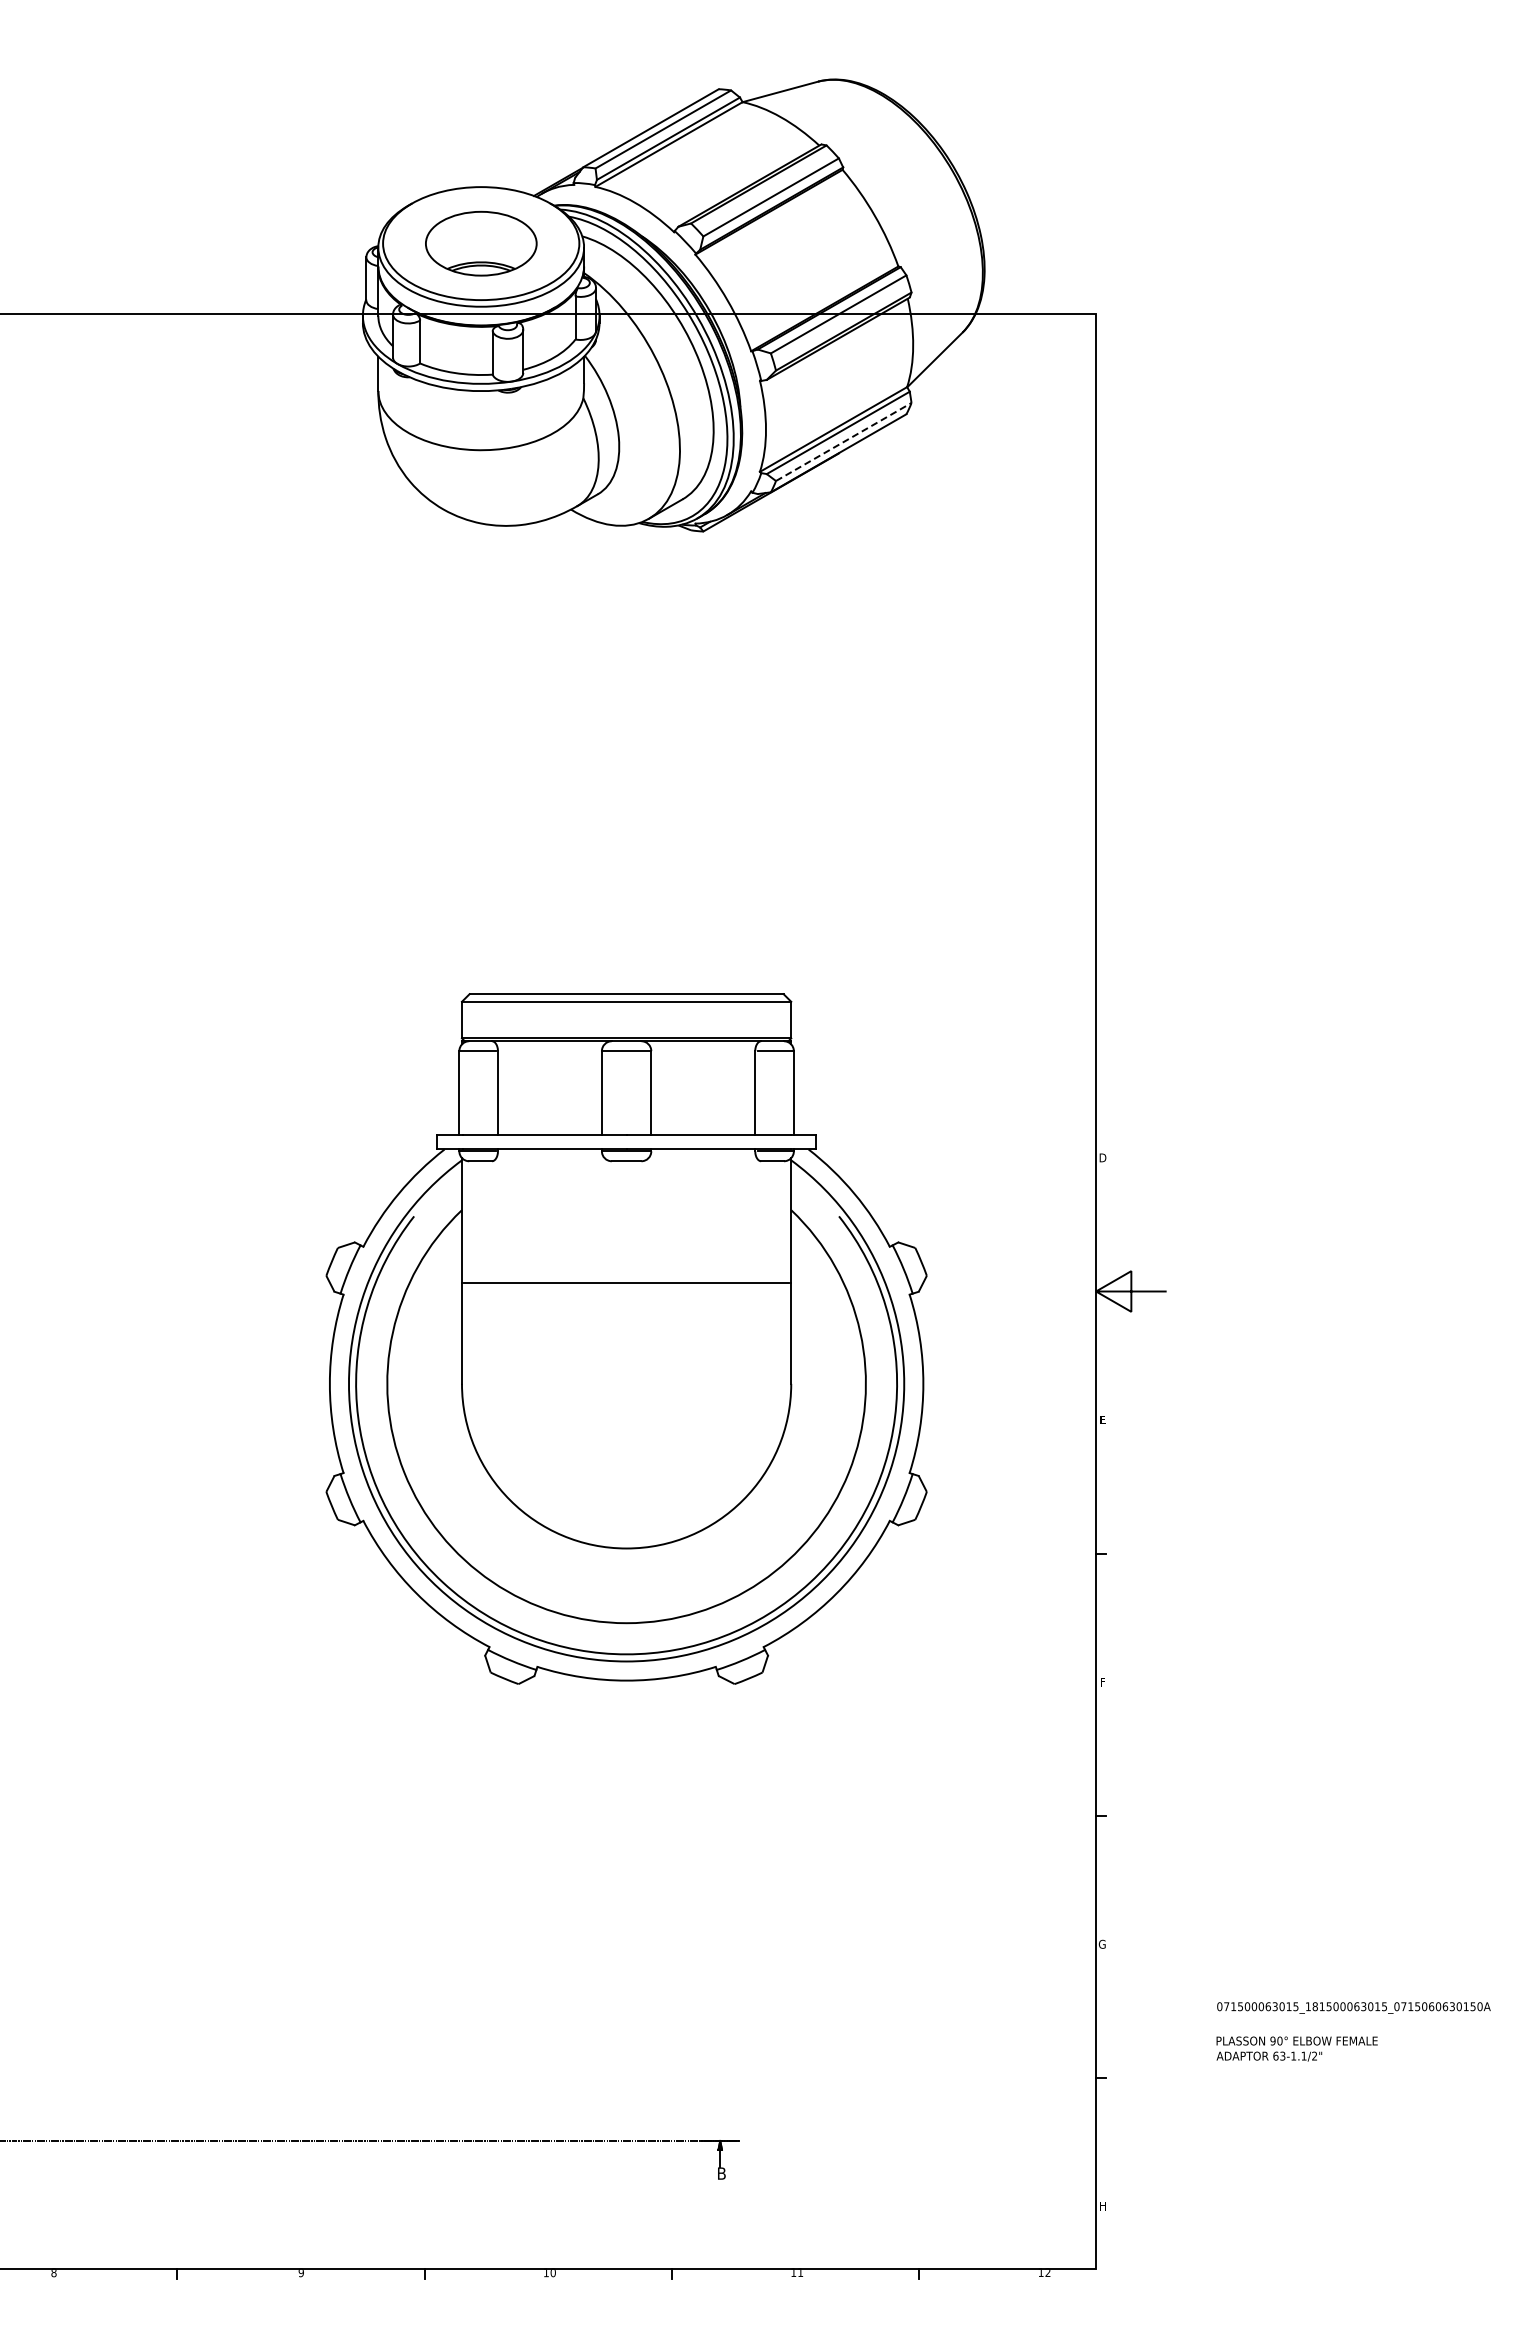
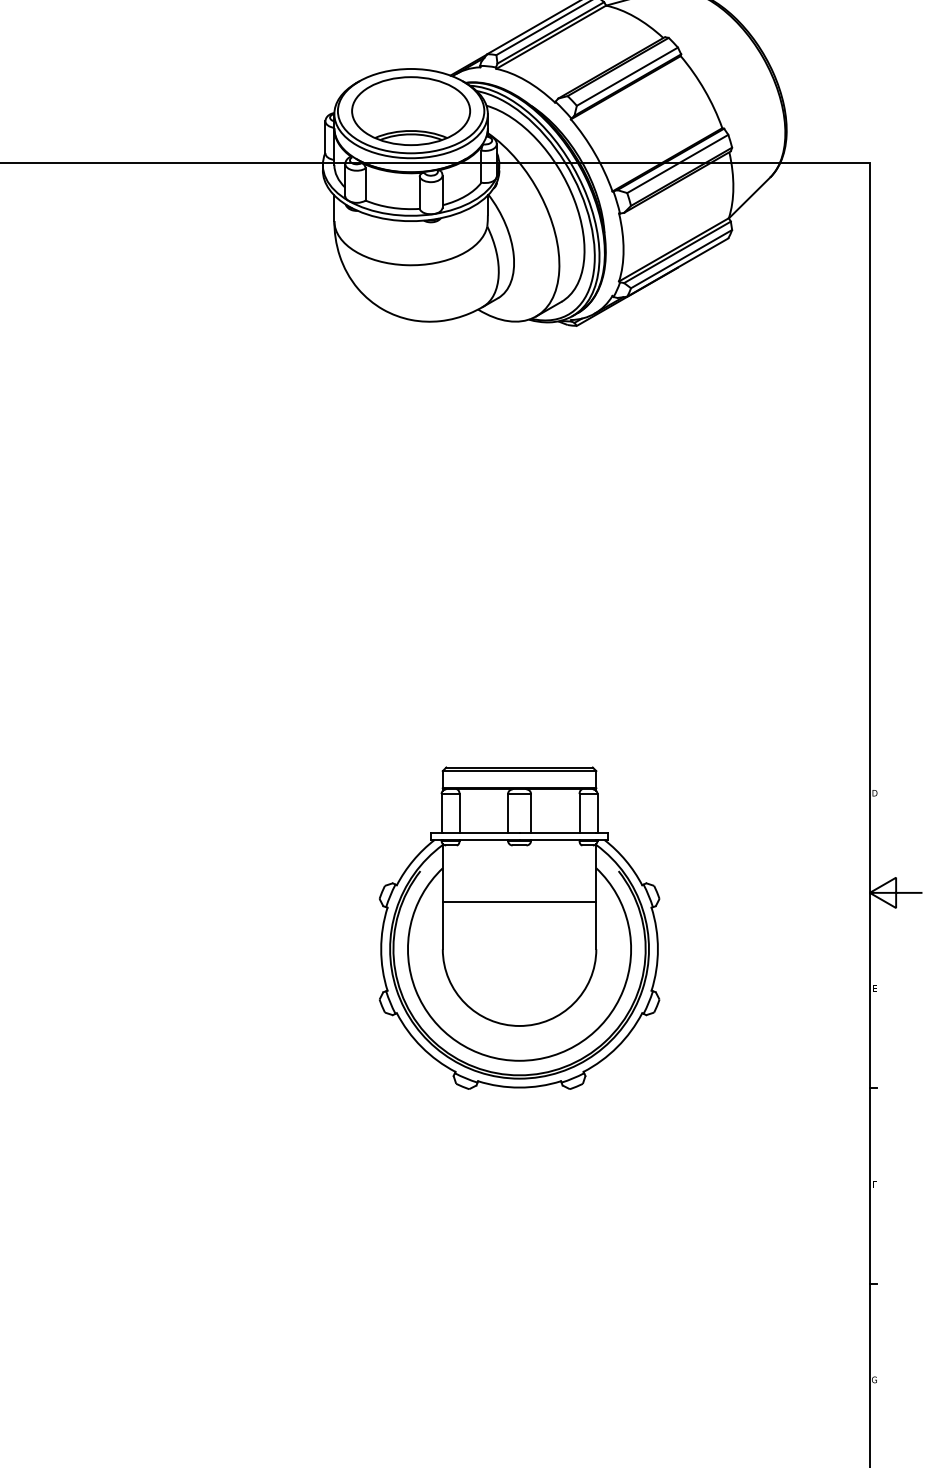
part: (481, 243) -> (411, 111), size x1.43
line: (844, 441) -> (682, 258), dashed -> solid
part: (626, 1338) -> (519, 927), size x0.62

